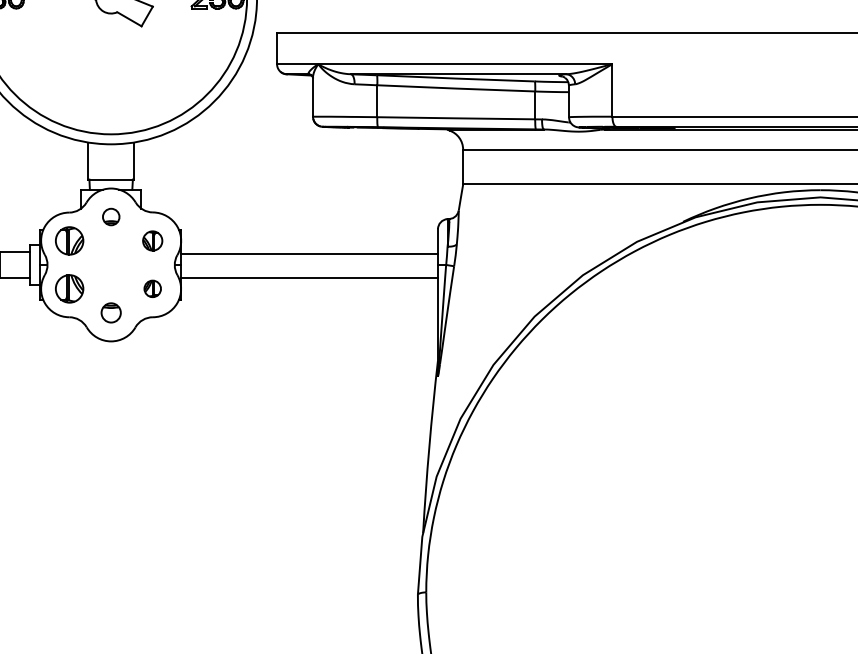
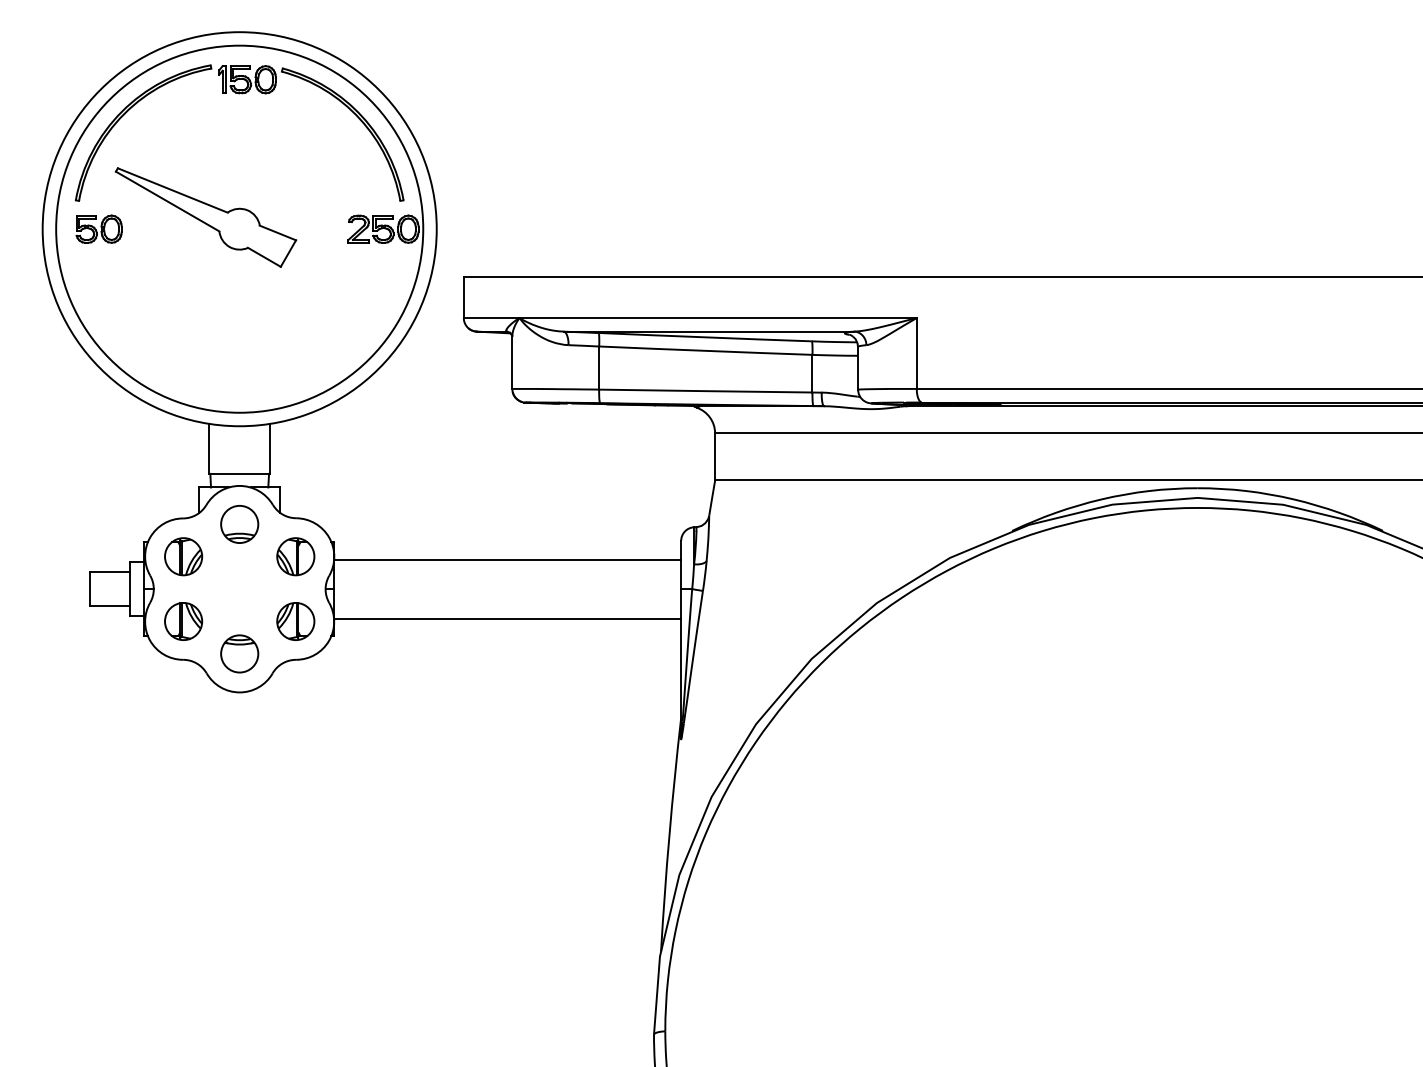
part: (110, 217) -> (239, 524), size x1.67
part: (152, 240) -> (295, 556), size x1.43
line: (309, 254) -> (507, 618), moved
line: (309, 277) -> (507, 559), moved
part: (152, 288) -> (295, 621), size x1.67
part: (110, 312) -> (239, 653), size x1.43

